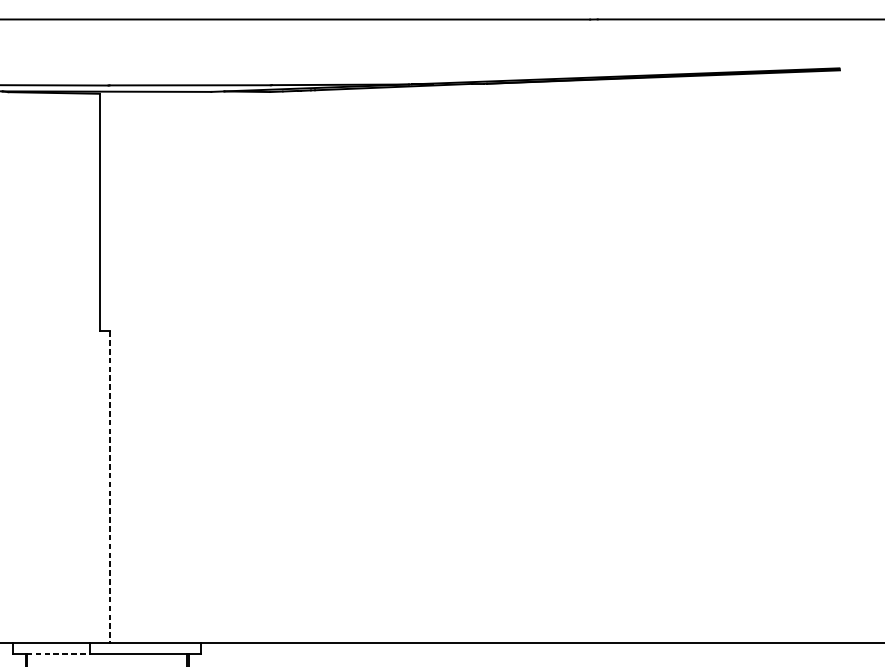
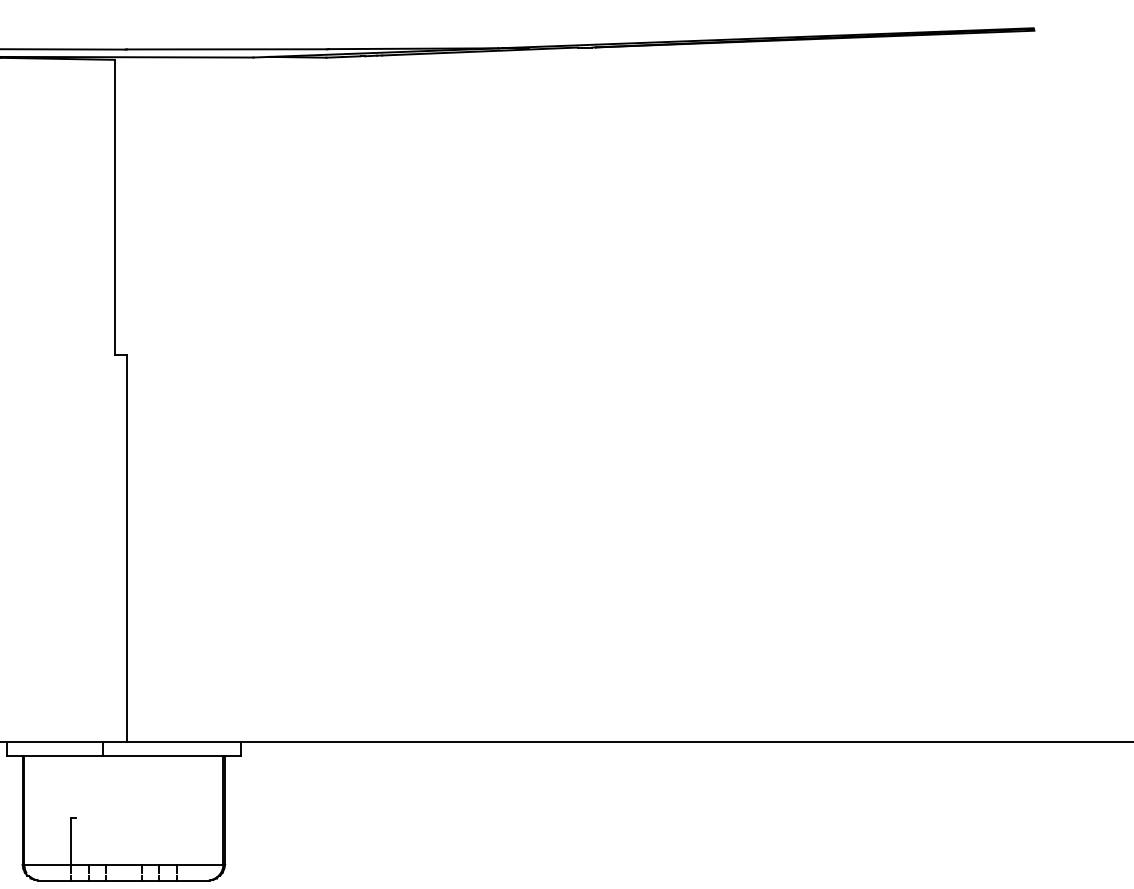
line: (109, 487) -> (126, 548), dashed -> solid
line: (58, 653) -> (63, 755), dashed -> solid

